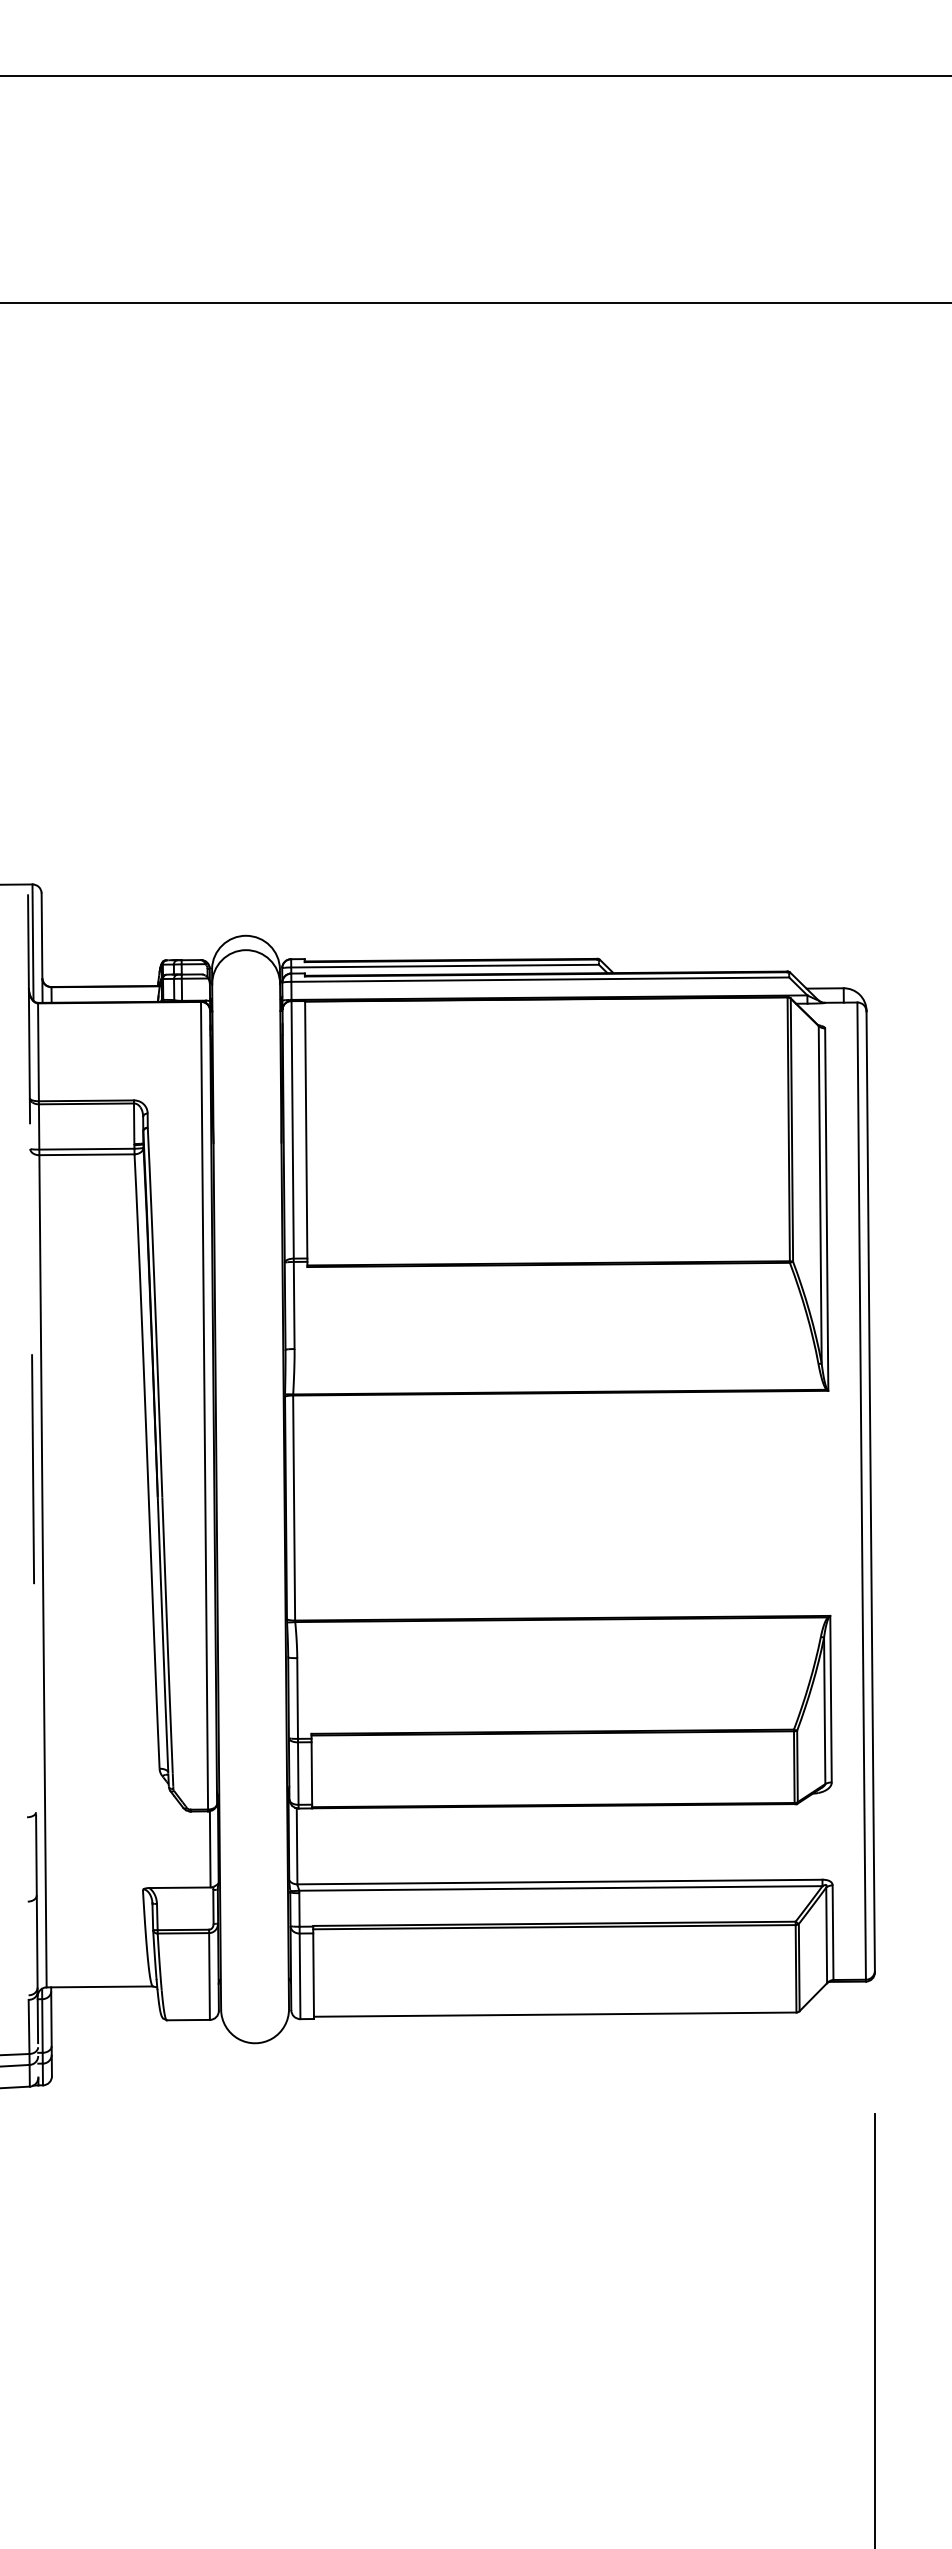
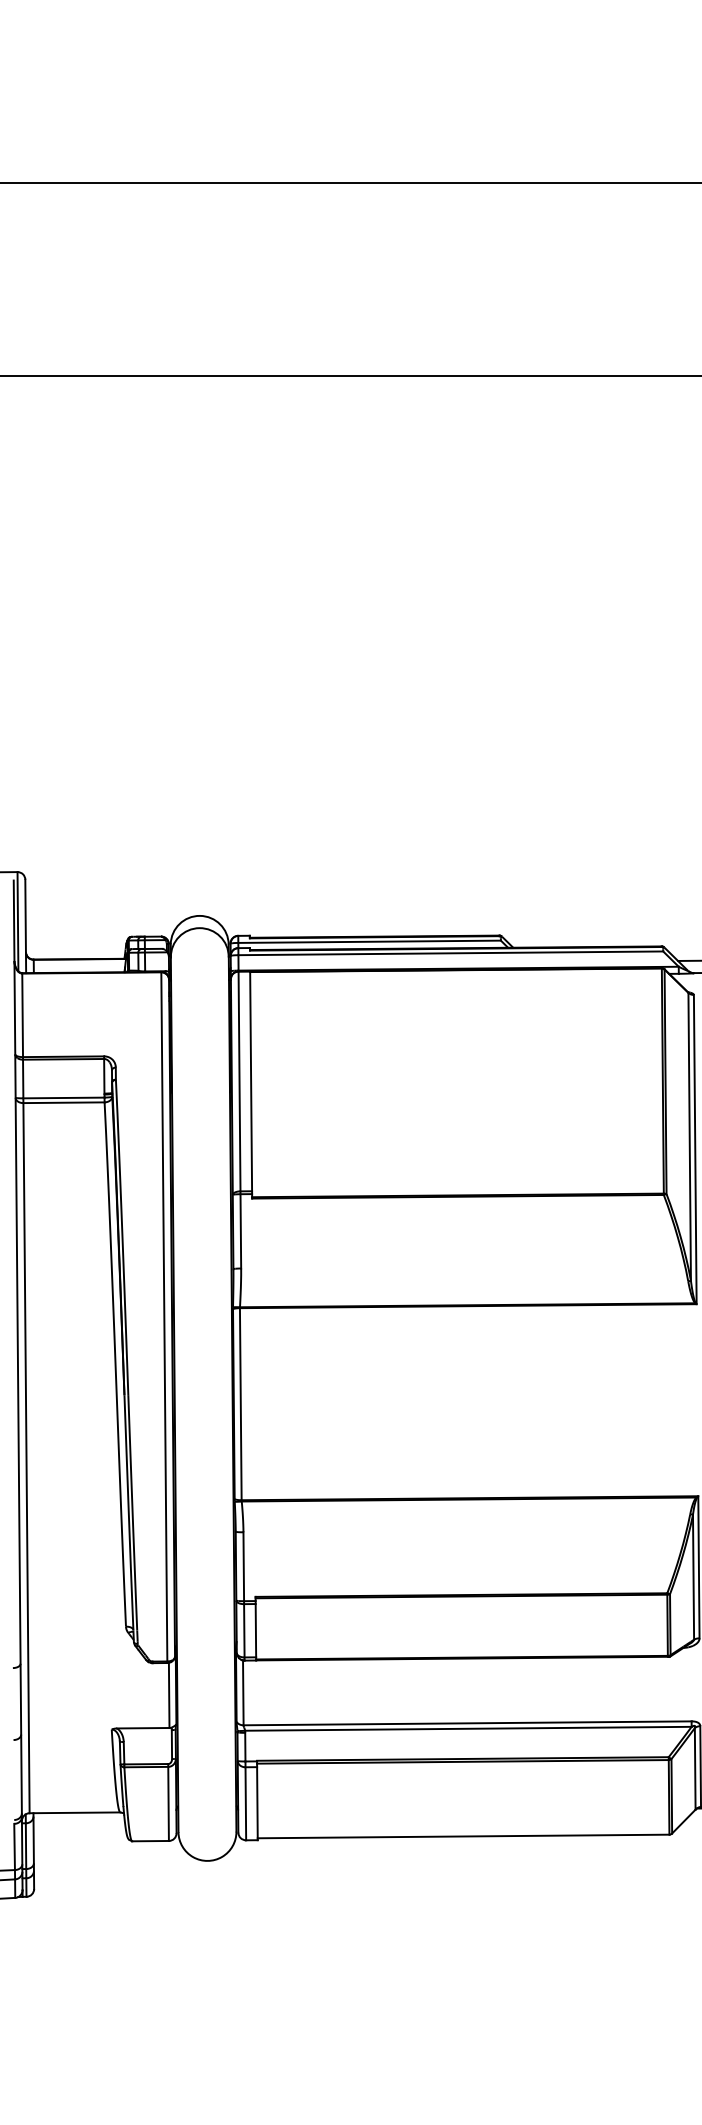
line: (33, 1485) -> (18, 1384), dashed -> solid

